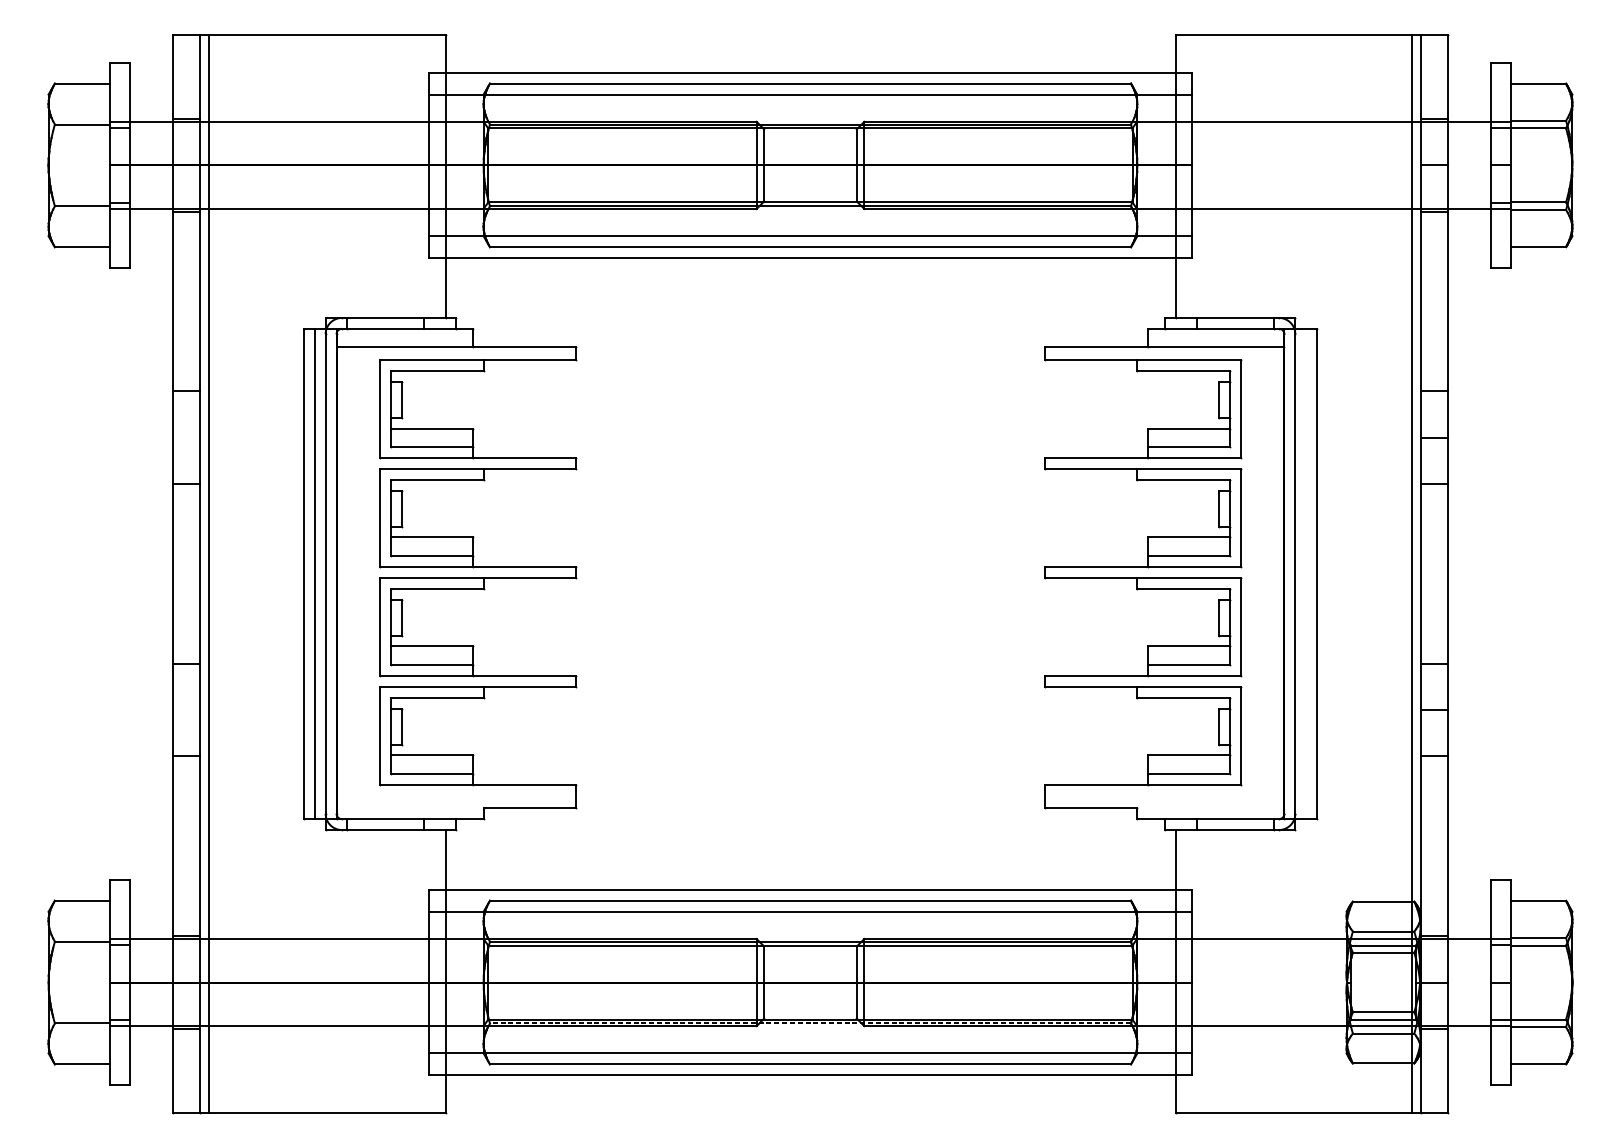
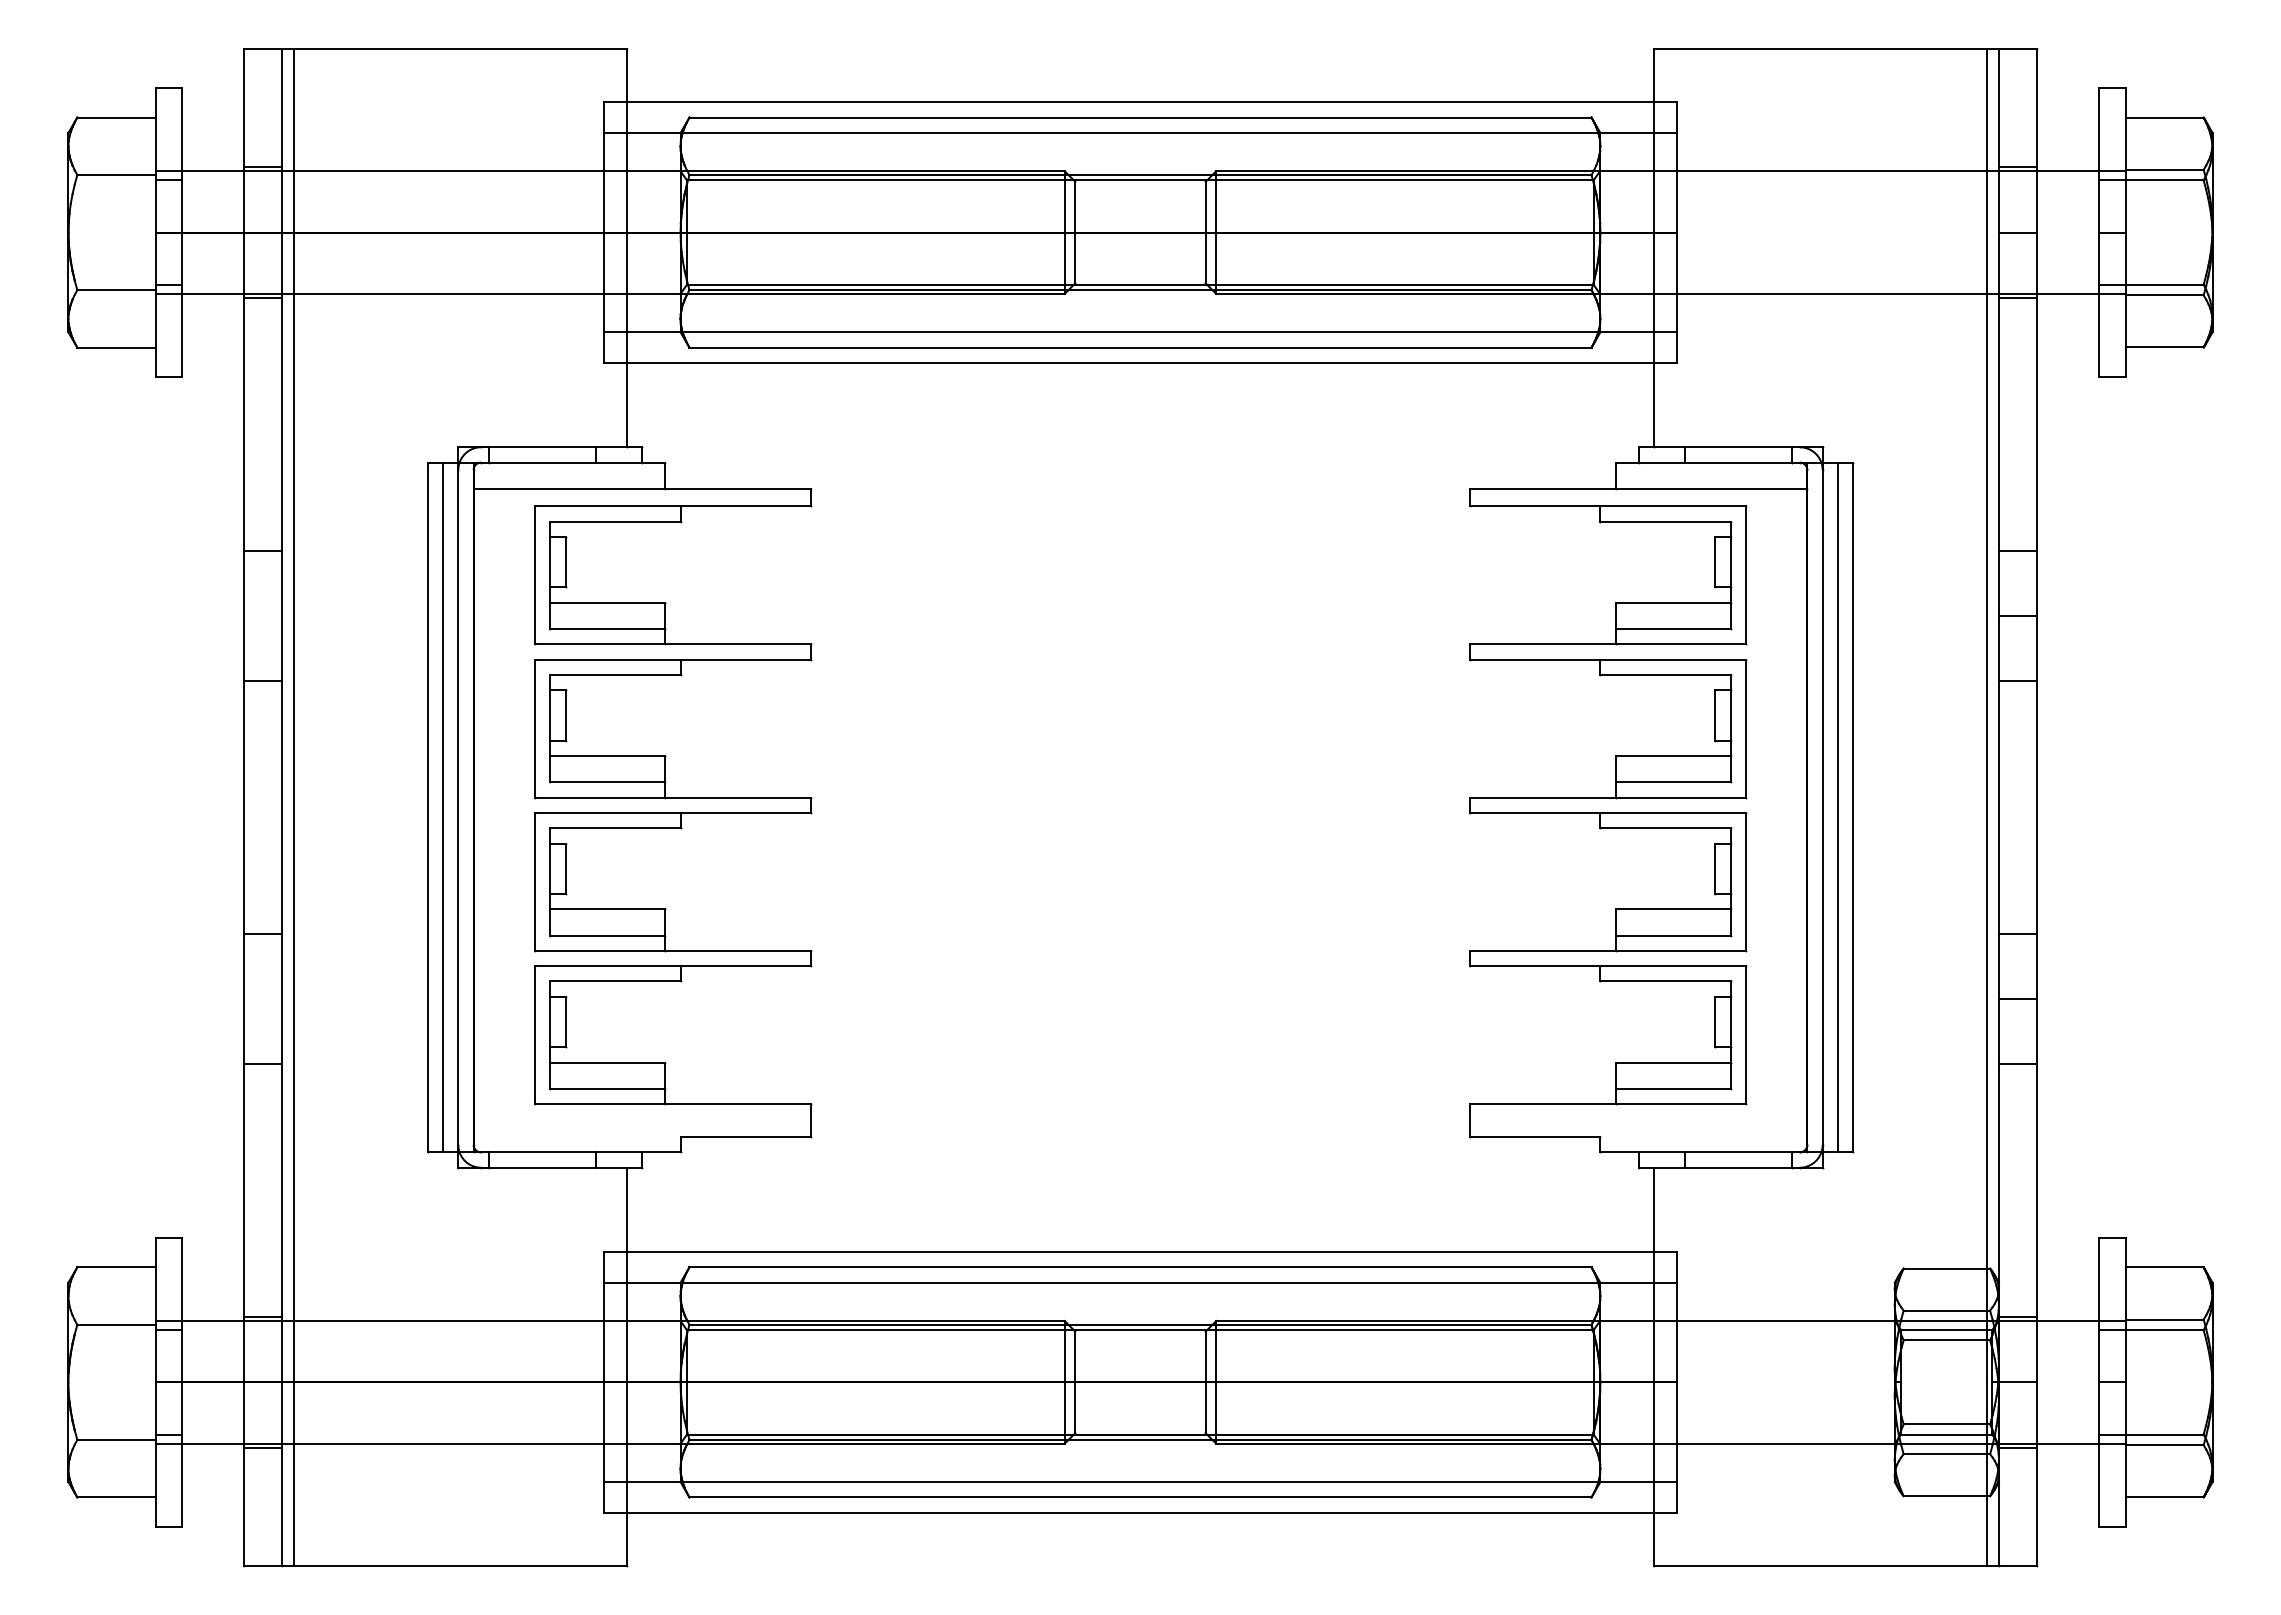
line: (1306, 574) -> (1838, 807), added
line: (810, 1023) -> (1140, 1439), dashed -> solid

